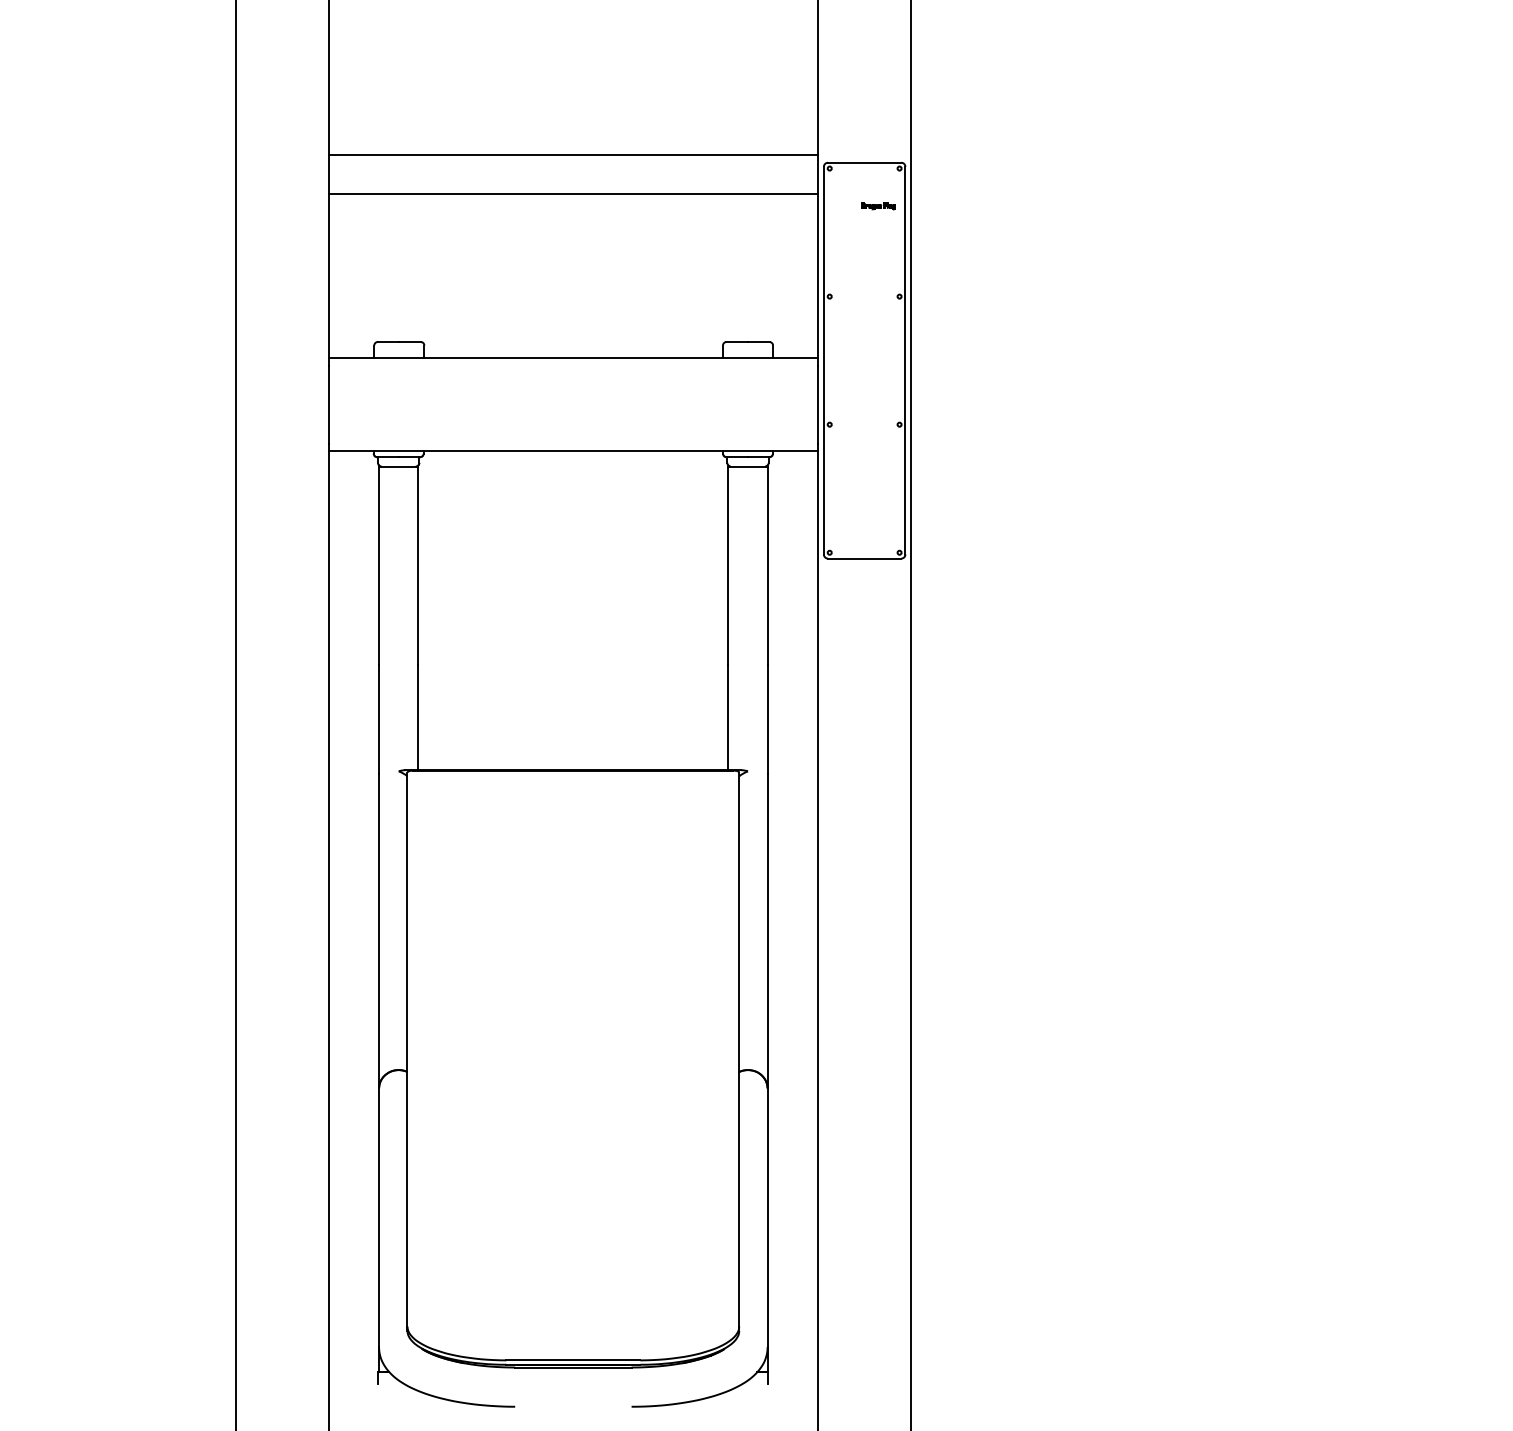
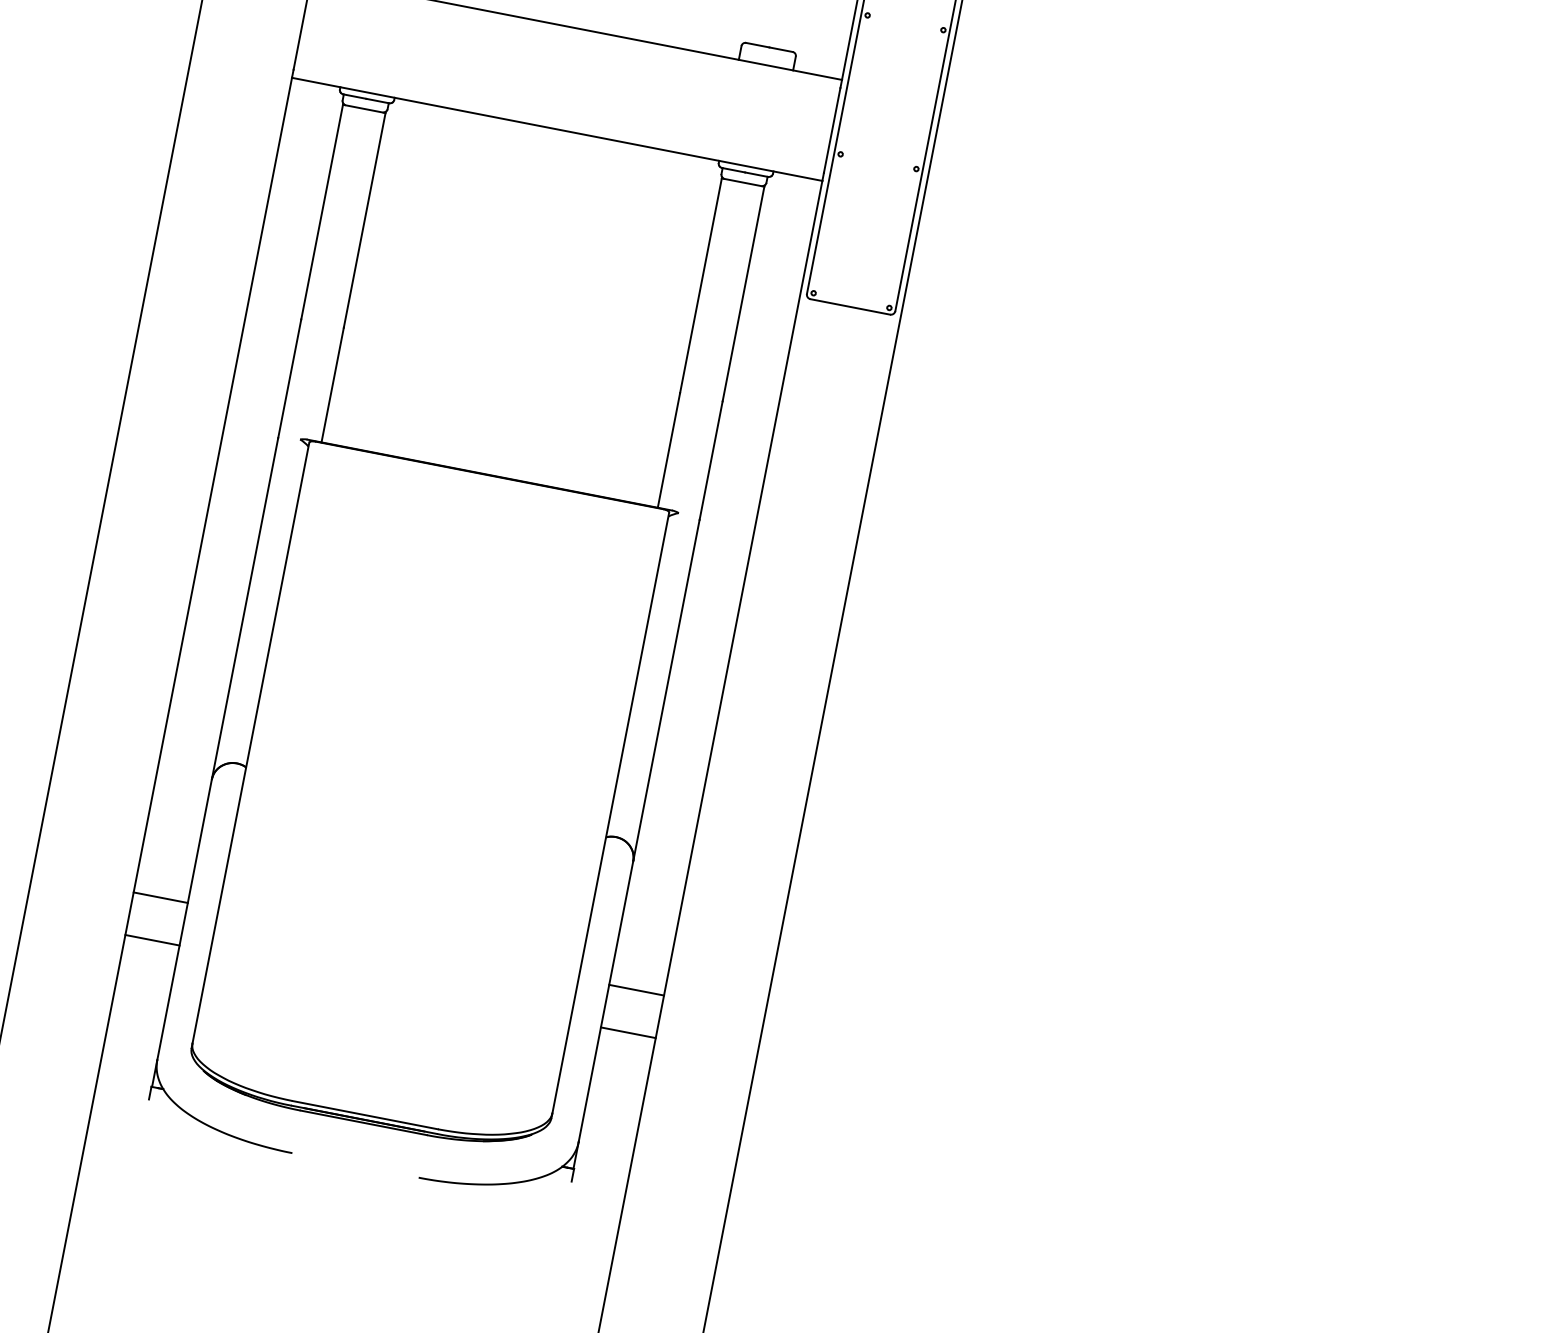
line: (354, 1202) -> (161, 897), added
line: (792, 1202) -> (636, 990), added
line: (354, 1241) -> (152, 940), added
line: (792, 1241) -> (628, 1032), added

